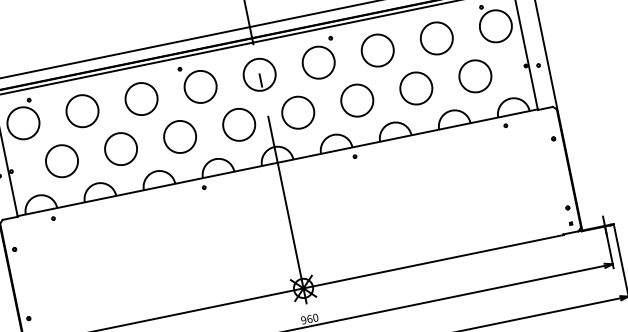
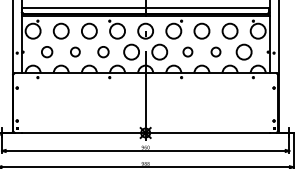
circle: (414, 87) -> (215, 51), size x0.6
circle: (356, 99) -> (187, 51), size x0.6
circle: (179, 135) -> (103, 51), size x0.7
circle: (121, 147) -> (75, 51), size x0.6
circle: (60, 160) -> (46, 51), size x0.7

